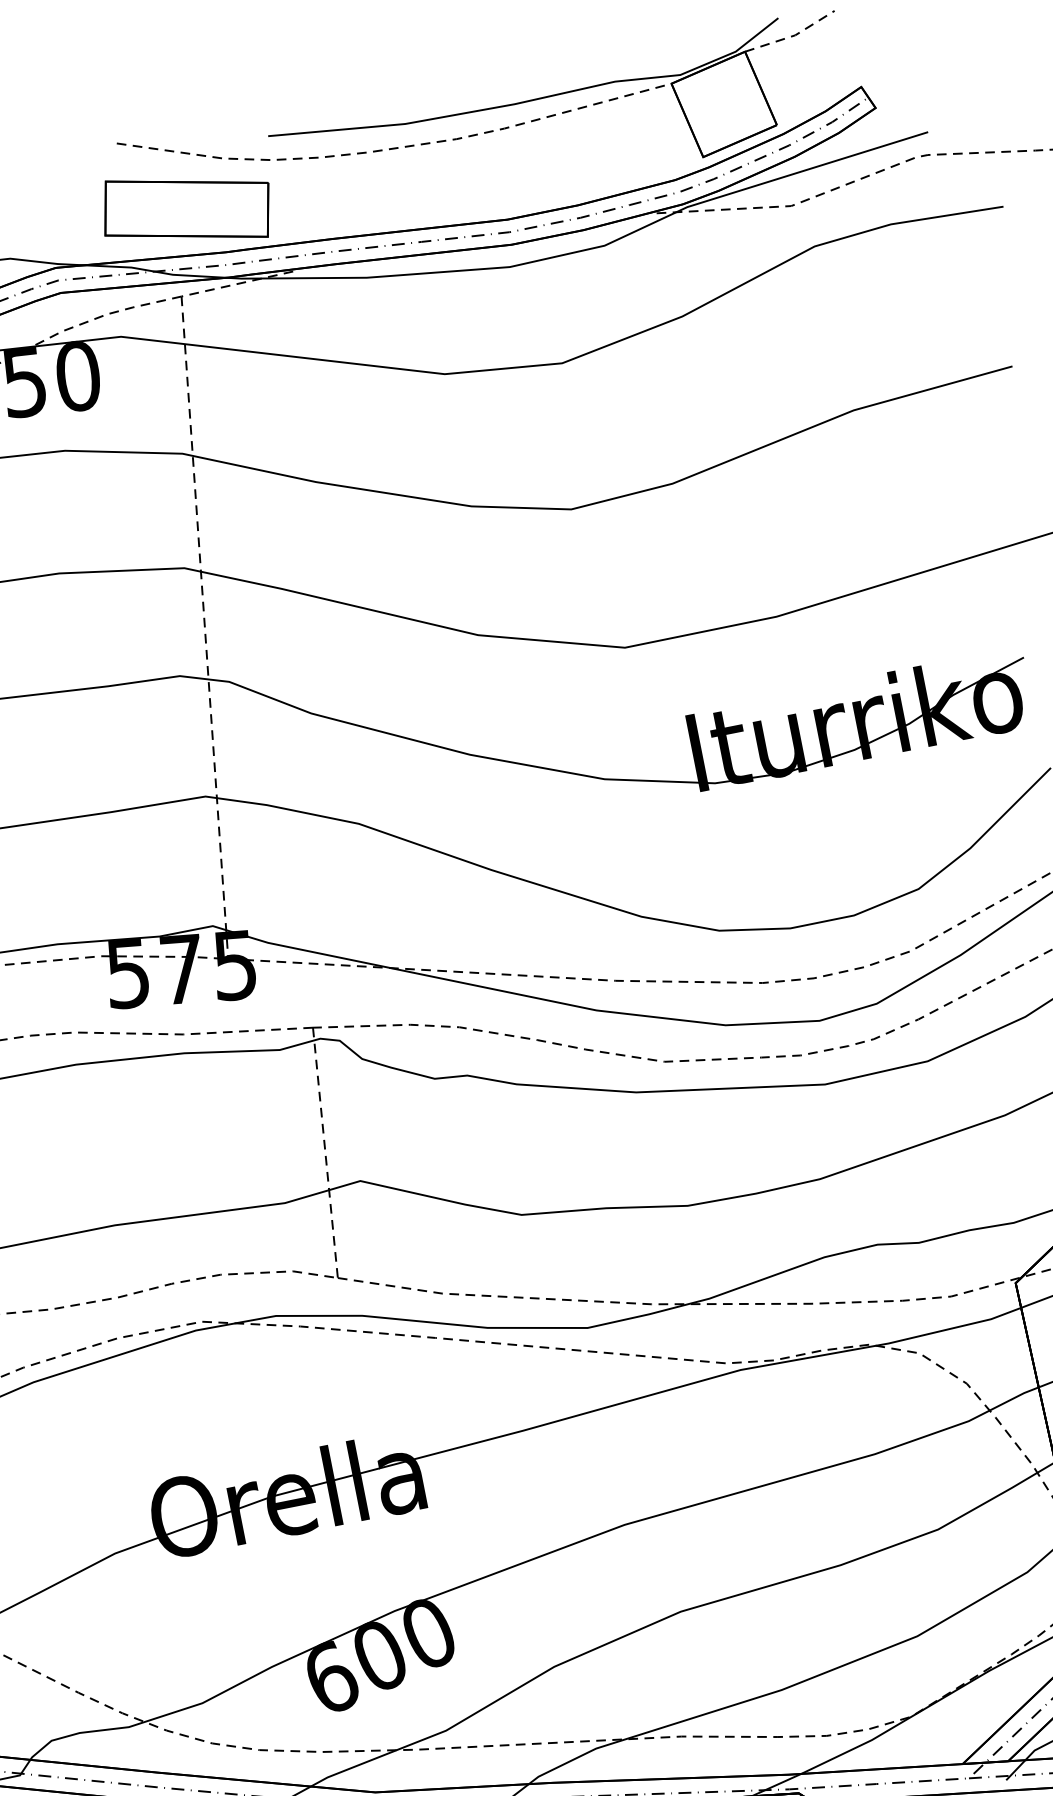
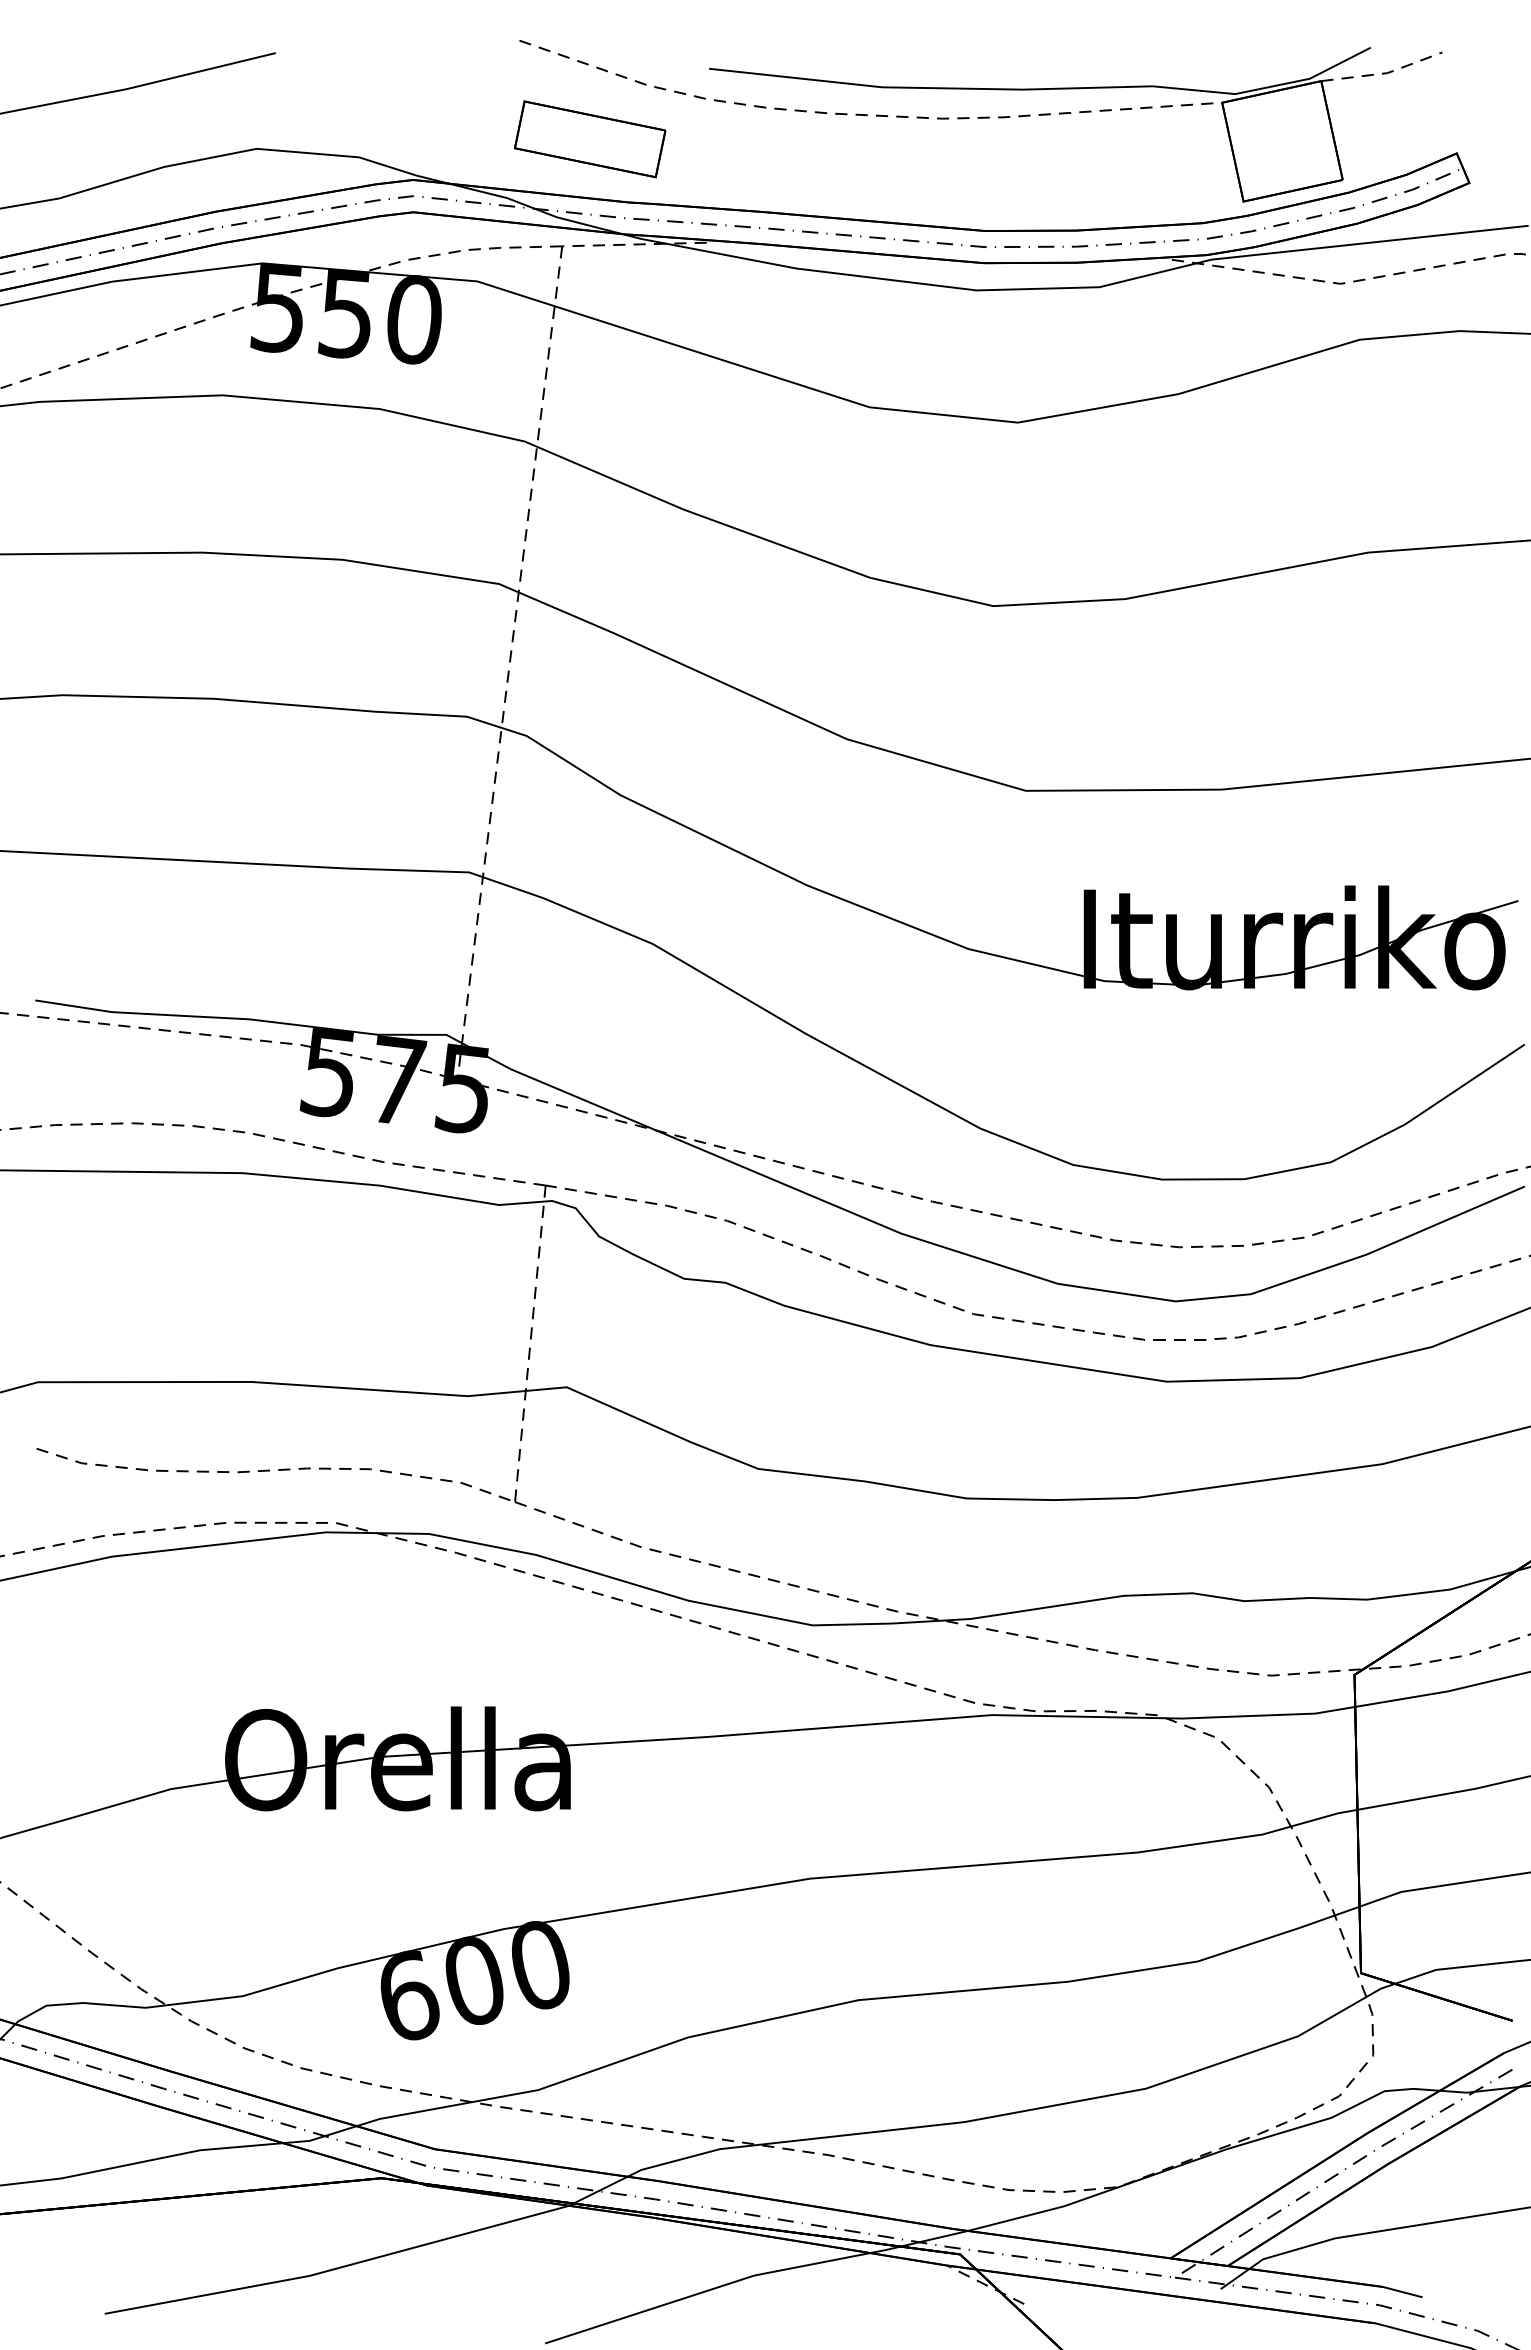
part: (186, 209) -> (589, 139), size x0.7

